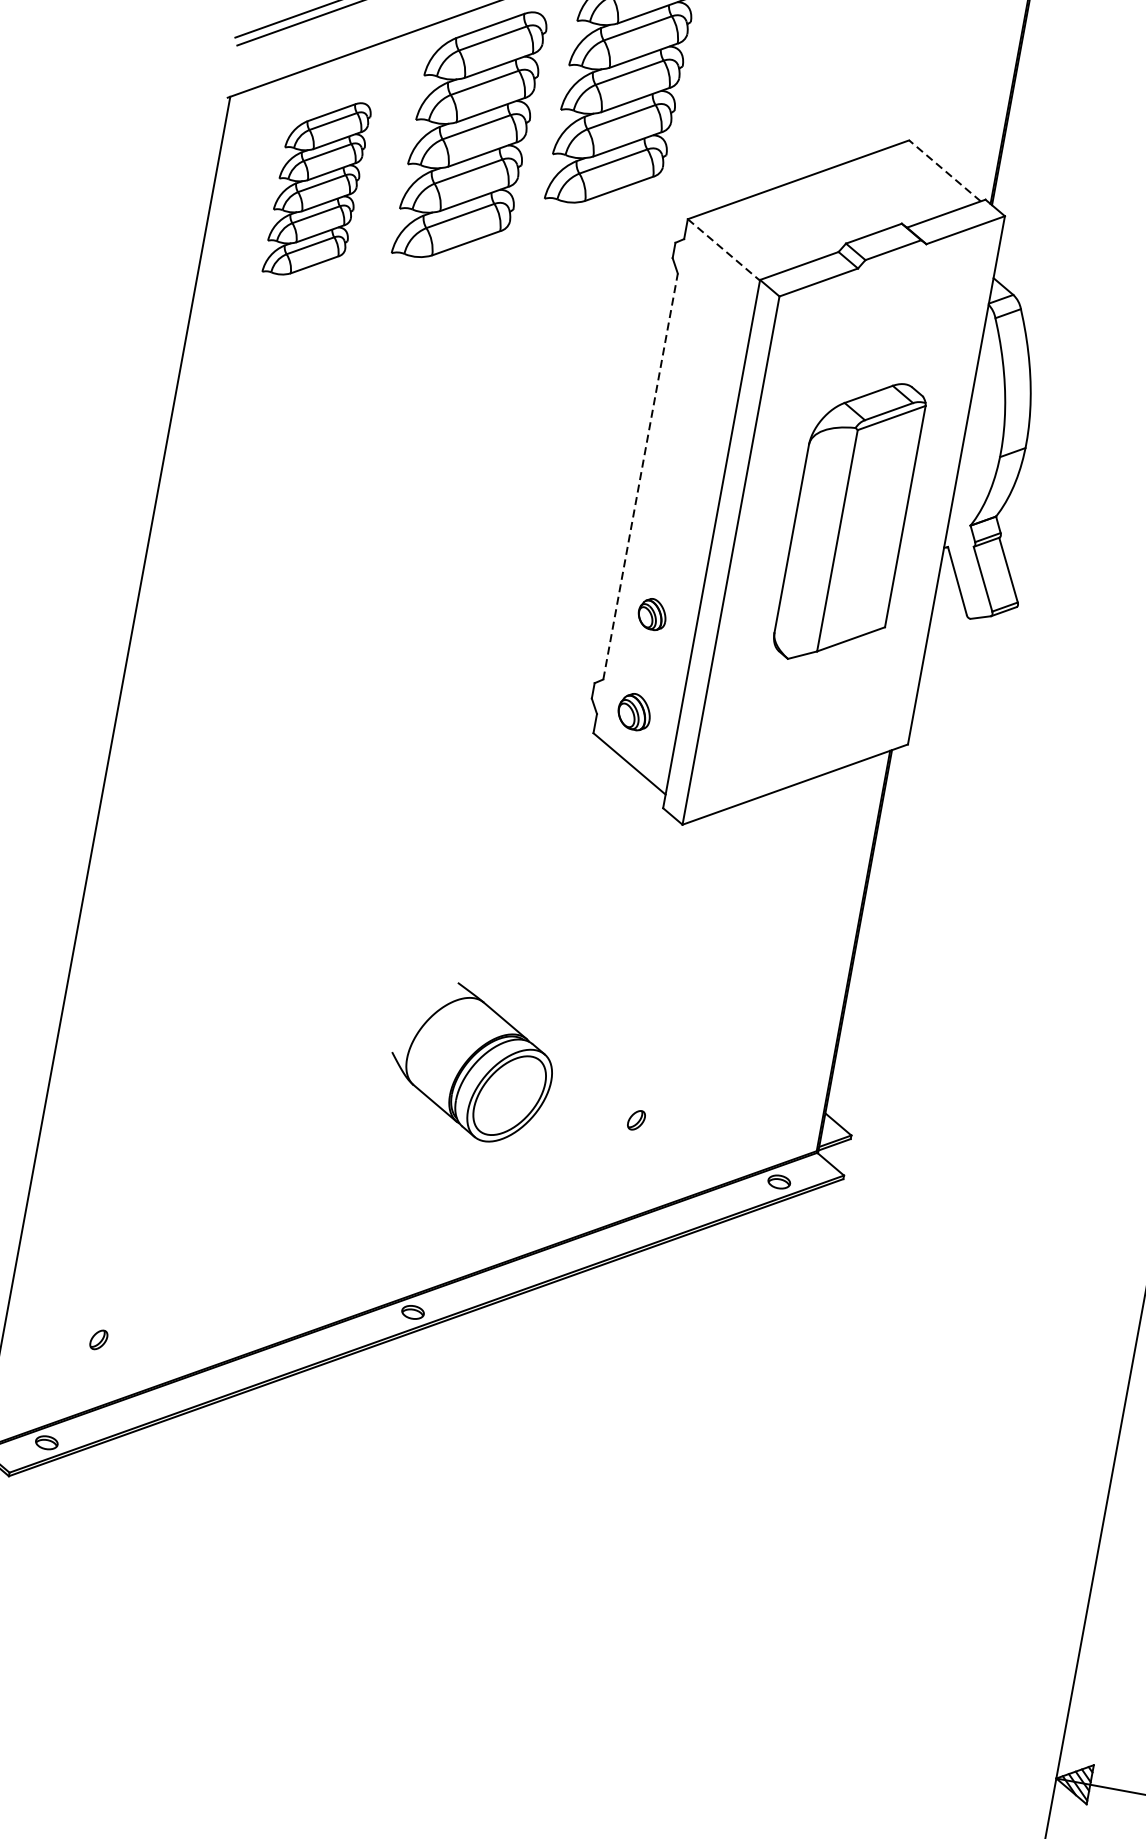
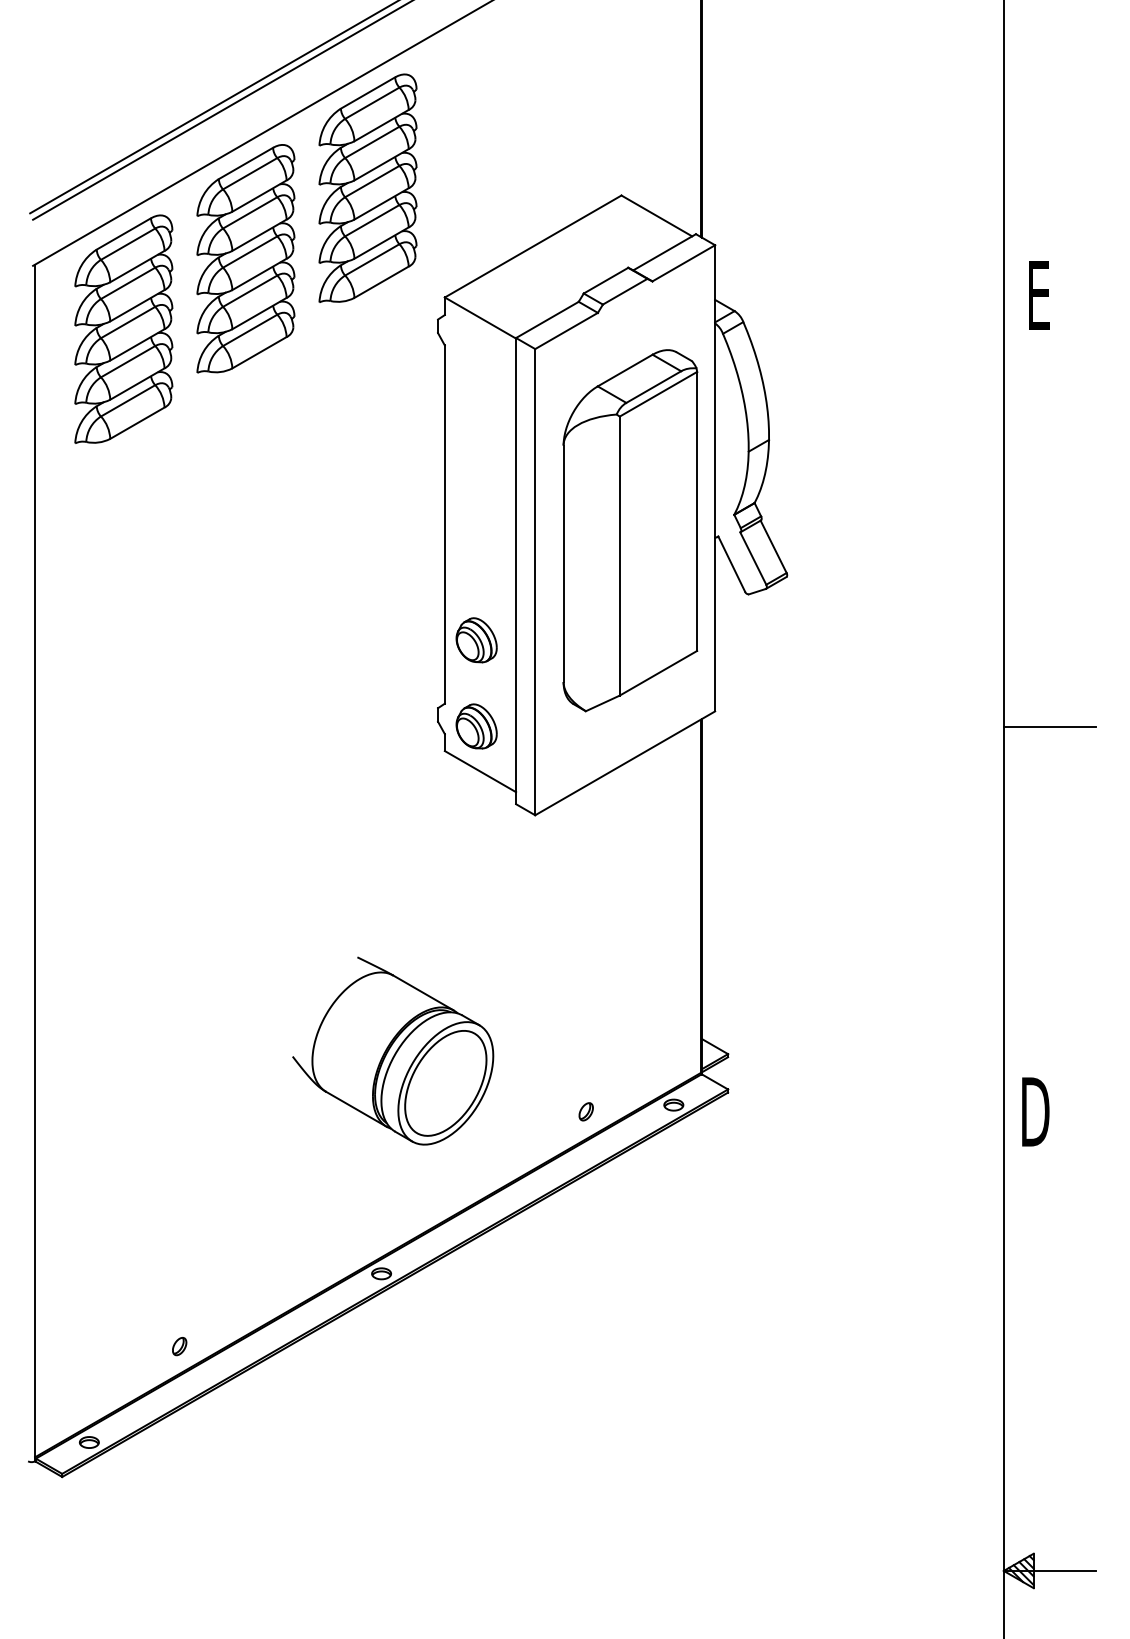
line: (944, 170) -> (656, 215), dashed -> solid
part: (317, 187) -> (123, 328), size x1.43
line: (723, 250) -> (480, 318), dashed -> solid
line: (640, 476) -> (444, 524), dashed -> solid
part: (849, 521) -> (630, 530), size x1.43
part: (652, 614) -> (476, 640), size x1.67
part: (634, 711) -> (476, 726), size x1.43
part: (473, 1061) -> (393, 1050), size x1.43
part: (635, 1119) -> (585, 1111), moved
part: (98, 1339) -> (179, 1346), moved

